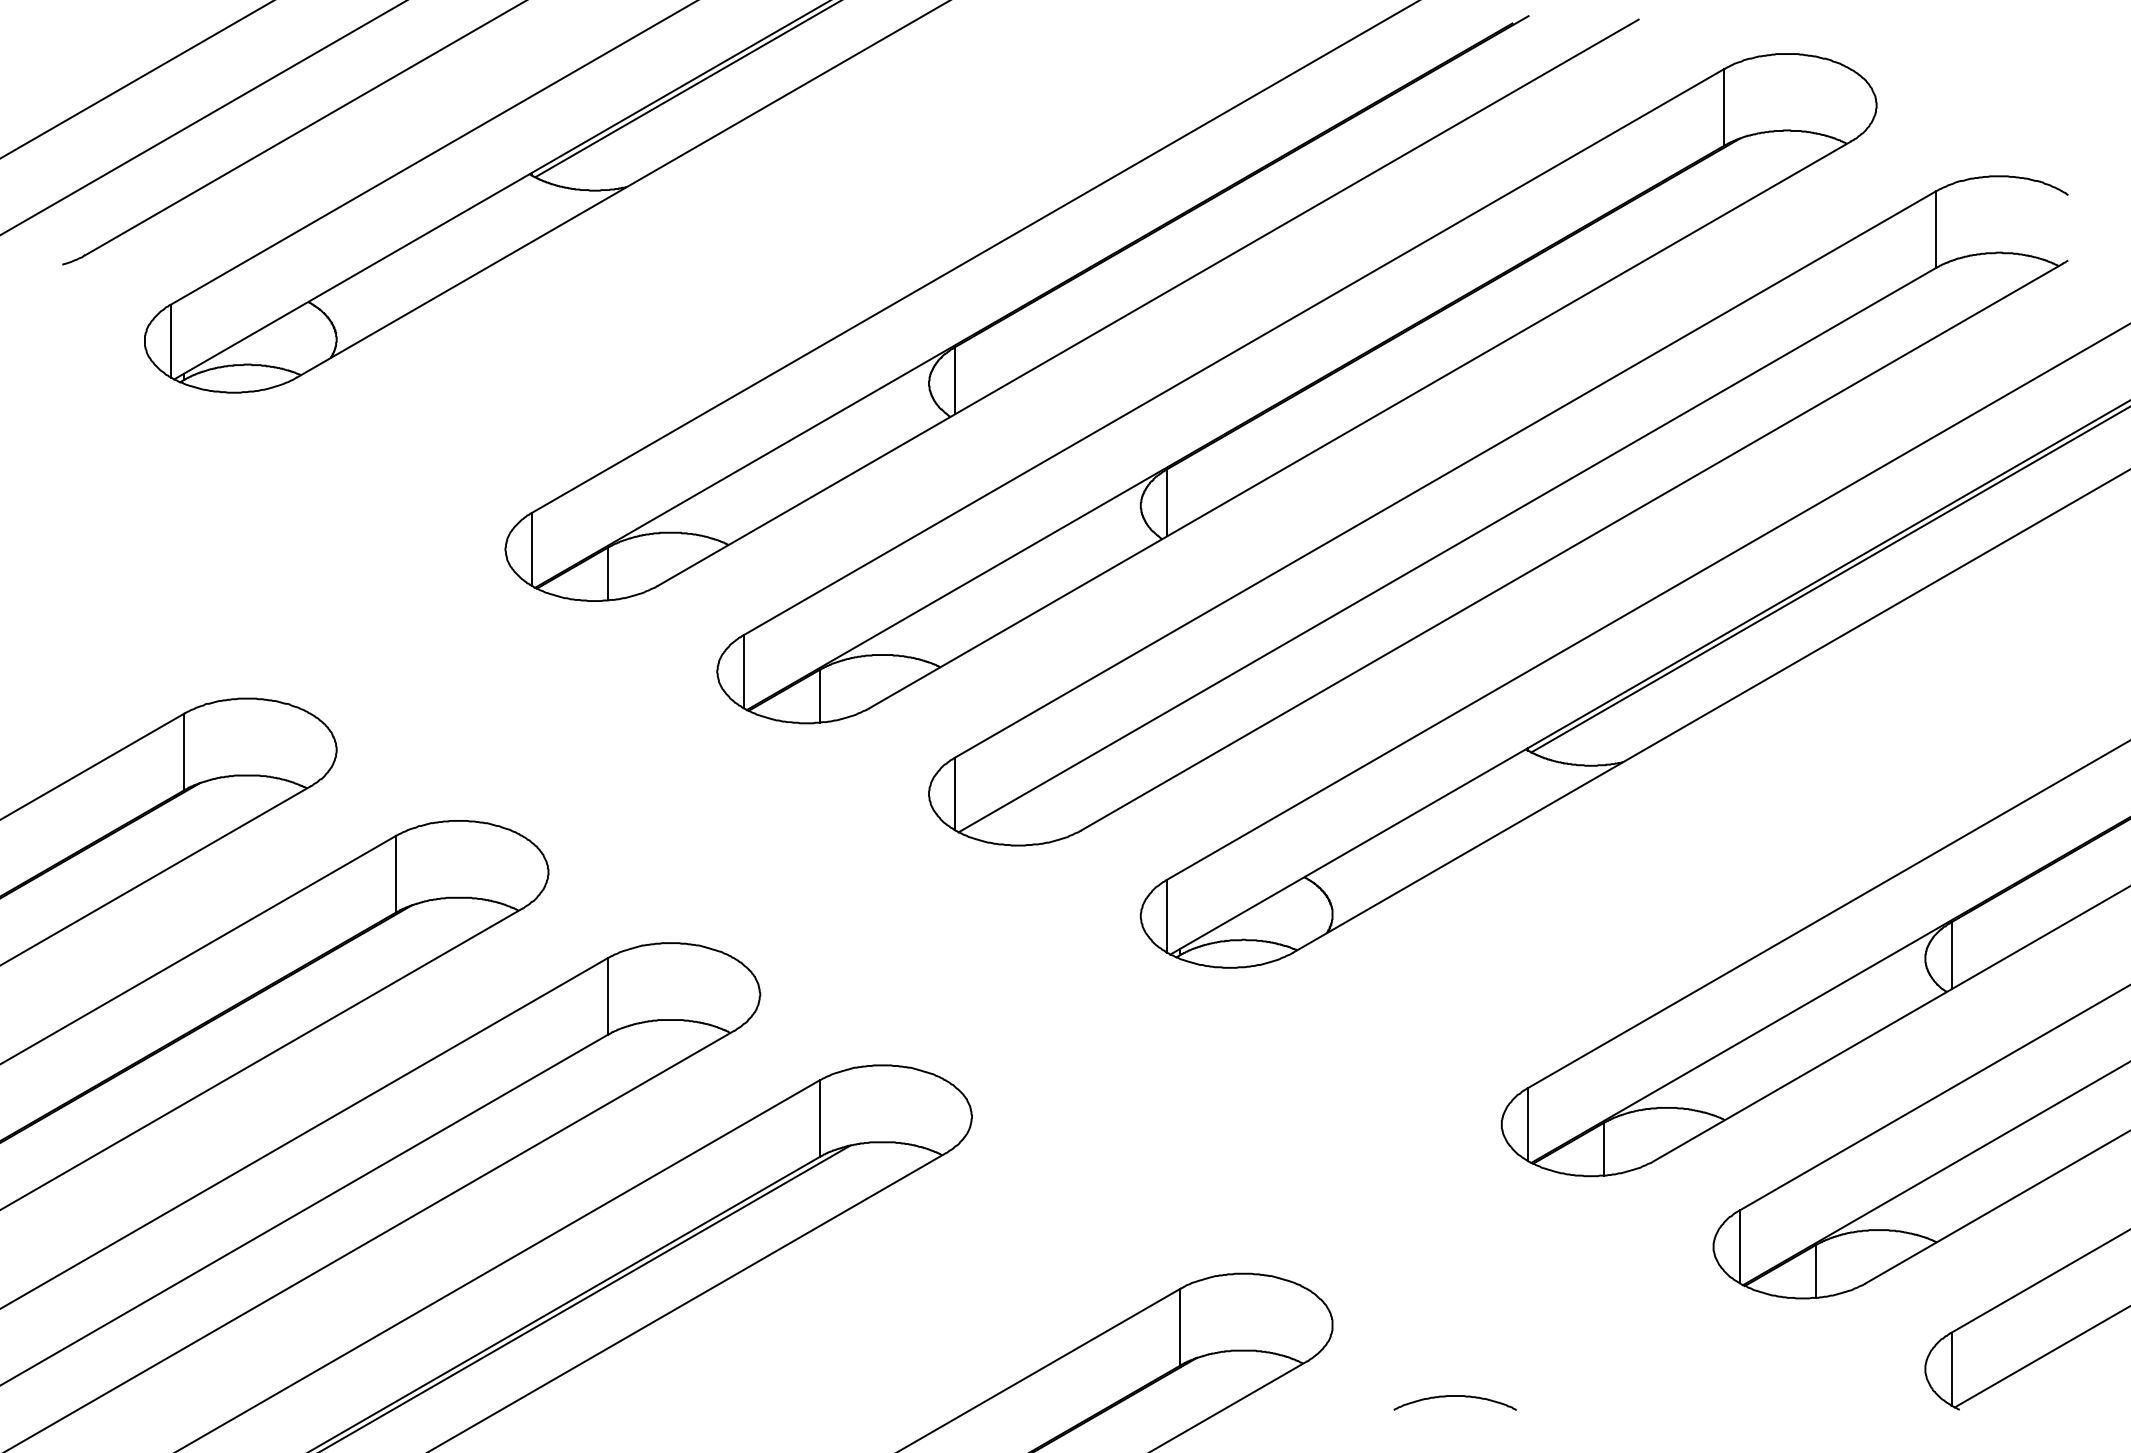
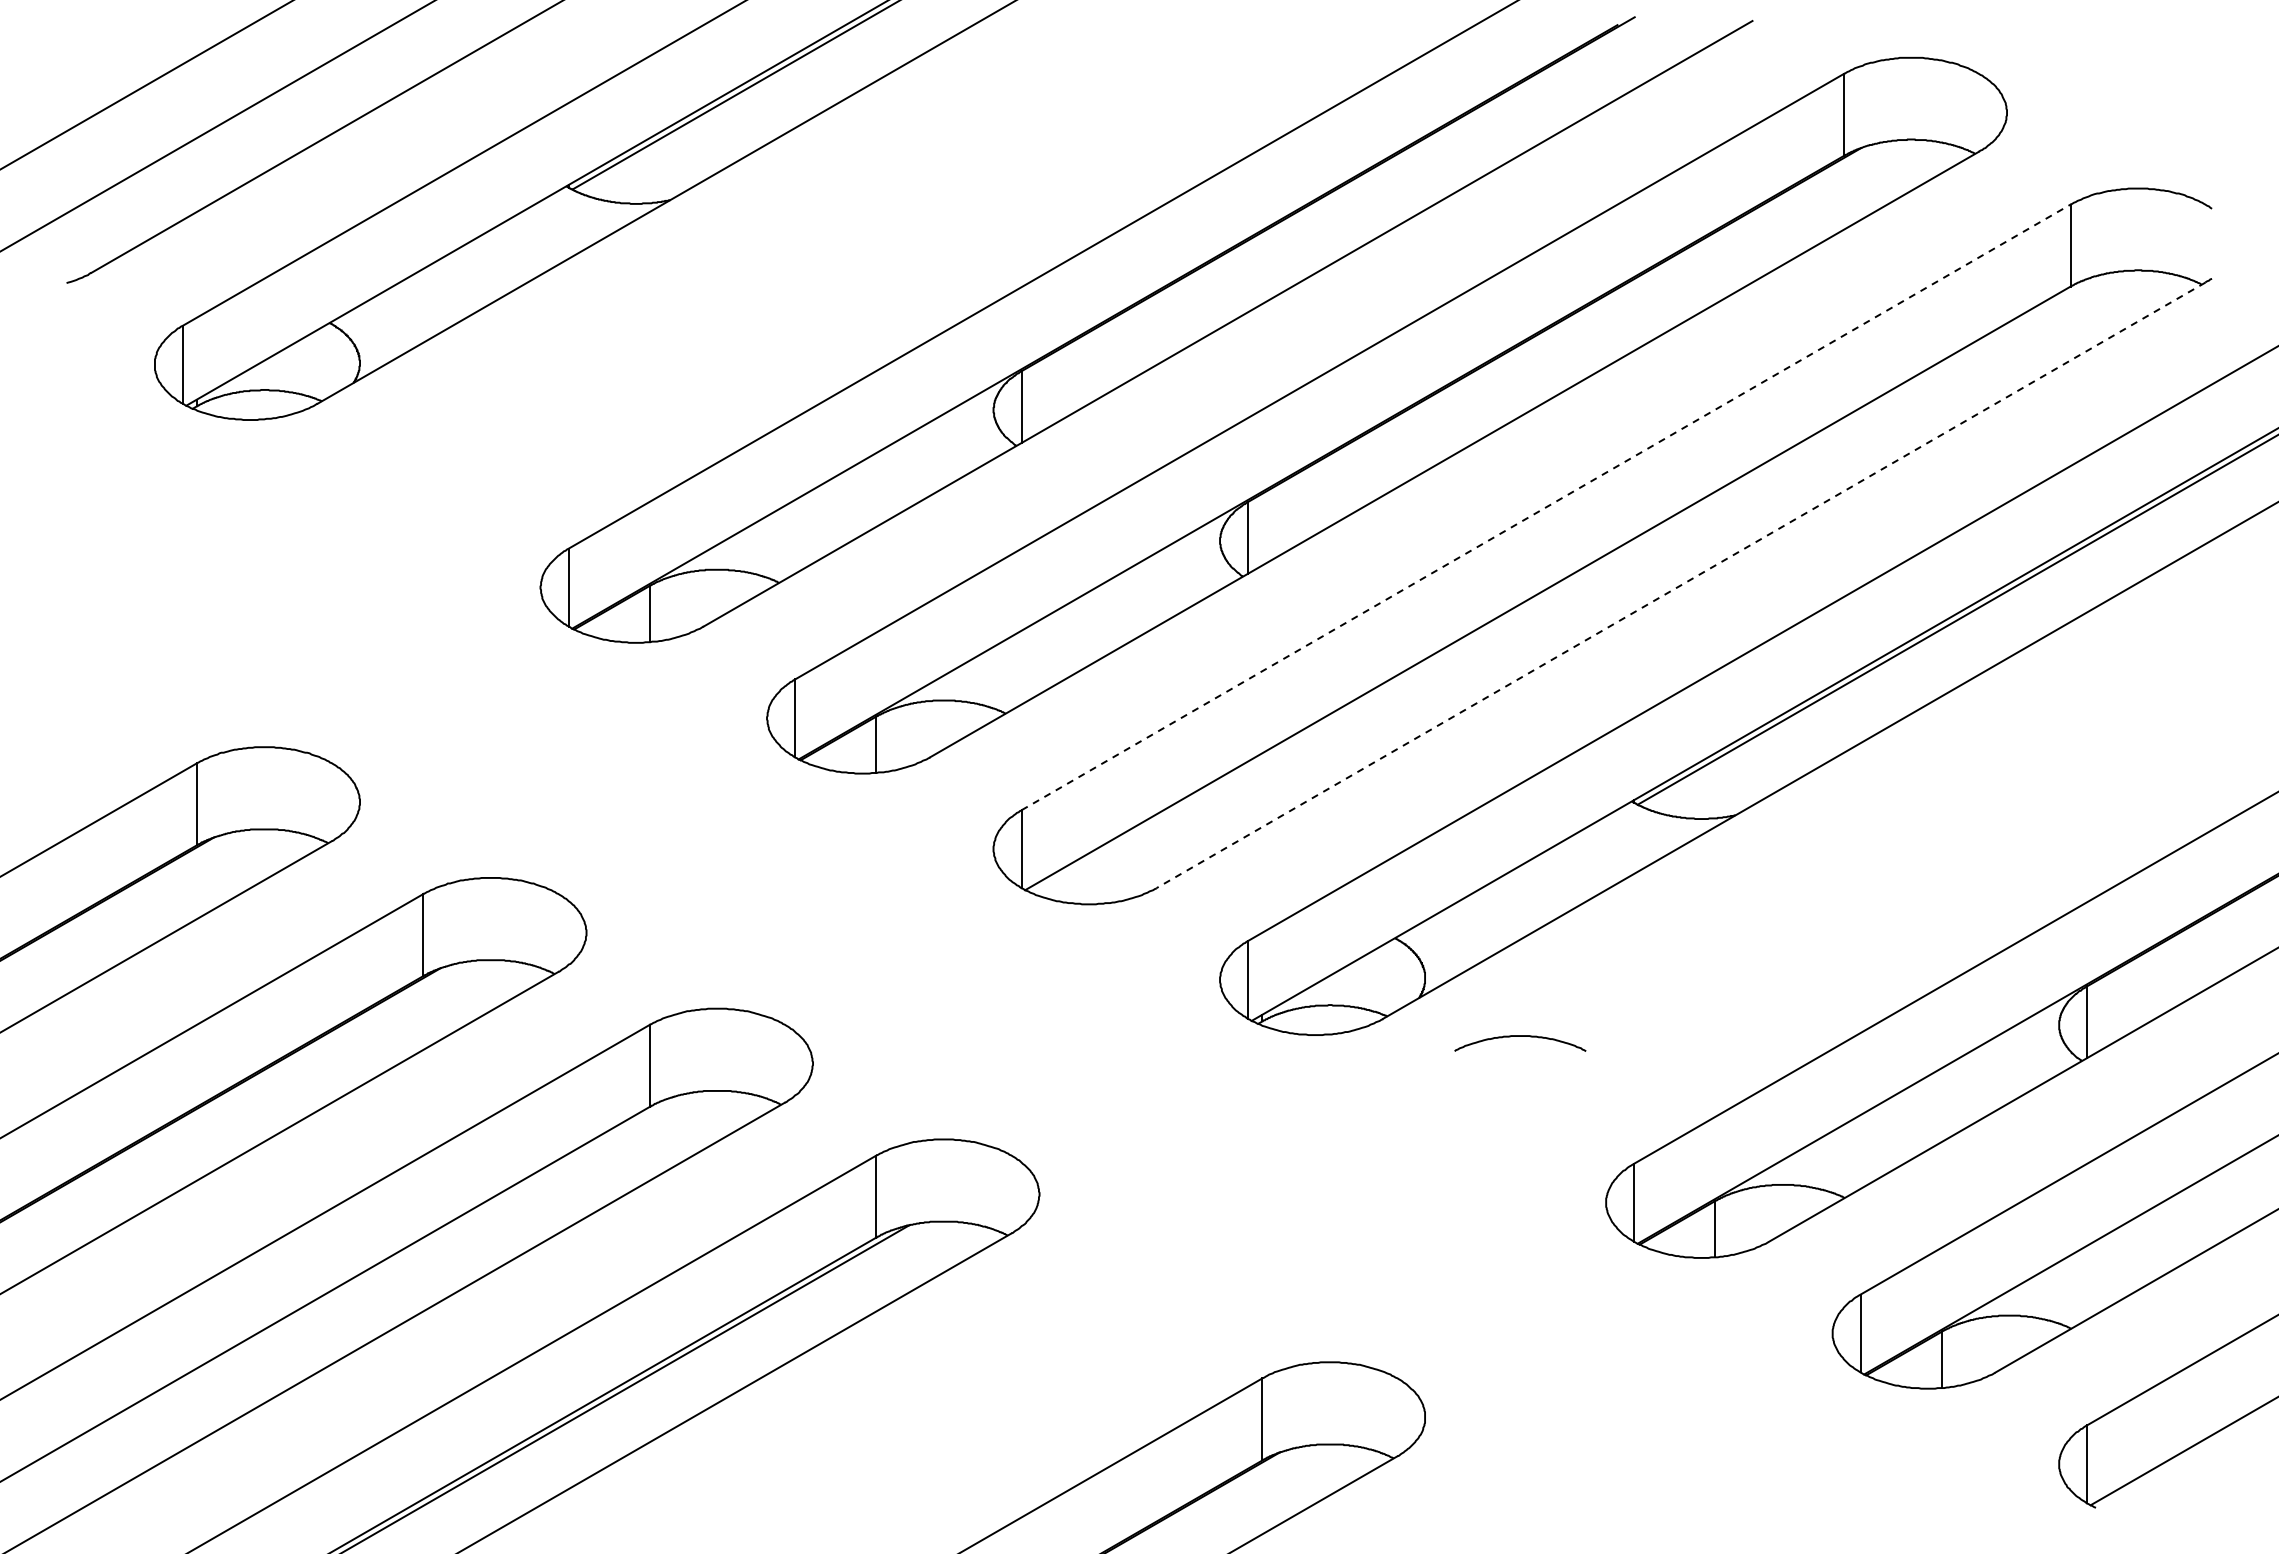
line: (1446, 474) -> (1546, 507), solid -> dashed
line: (1572, 547) -> (1681, 585), solid -> dashed
curve: (1455, 1396) -> (1520, 1036), moved

